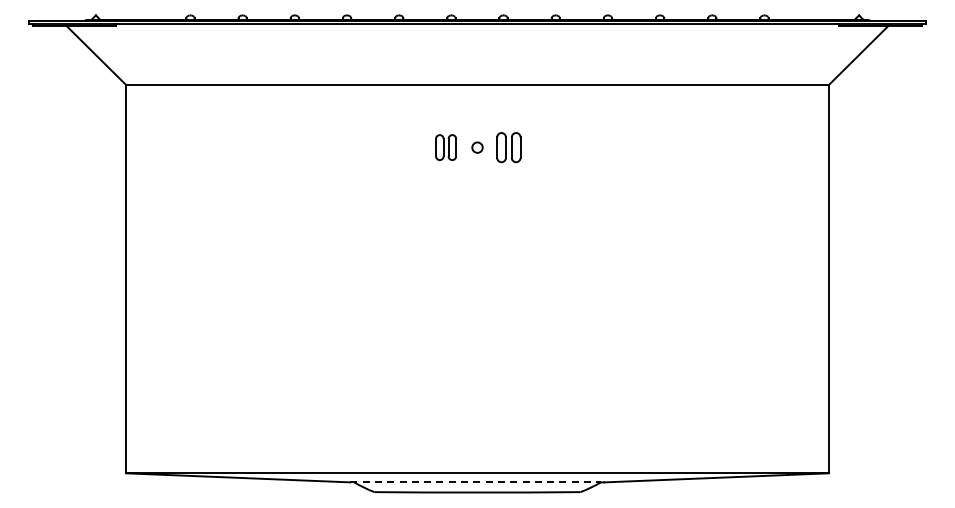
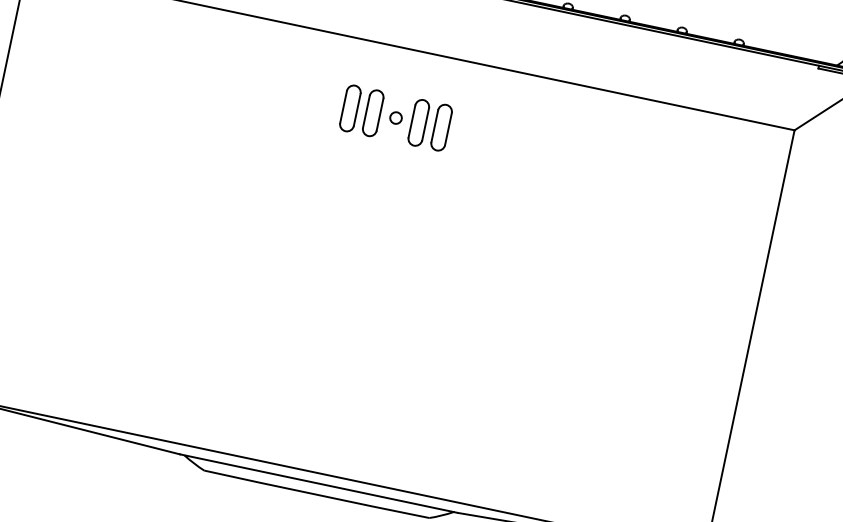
part: (445, 147) -> (361, 110), size x1.67
part: (508, 147) -> (429, 125), size x1.43
line: (476, 482) -> (317, 483), dashed -> solid

